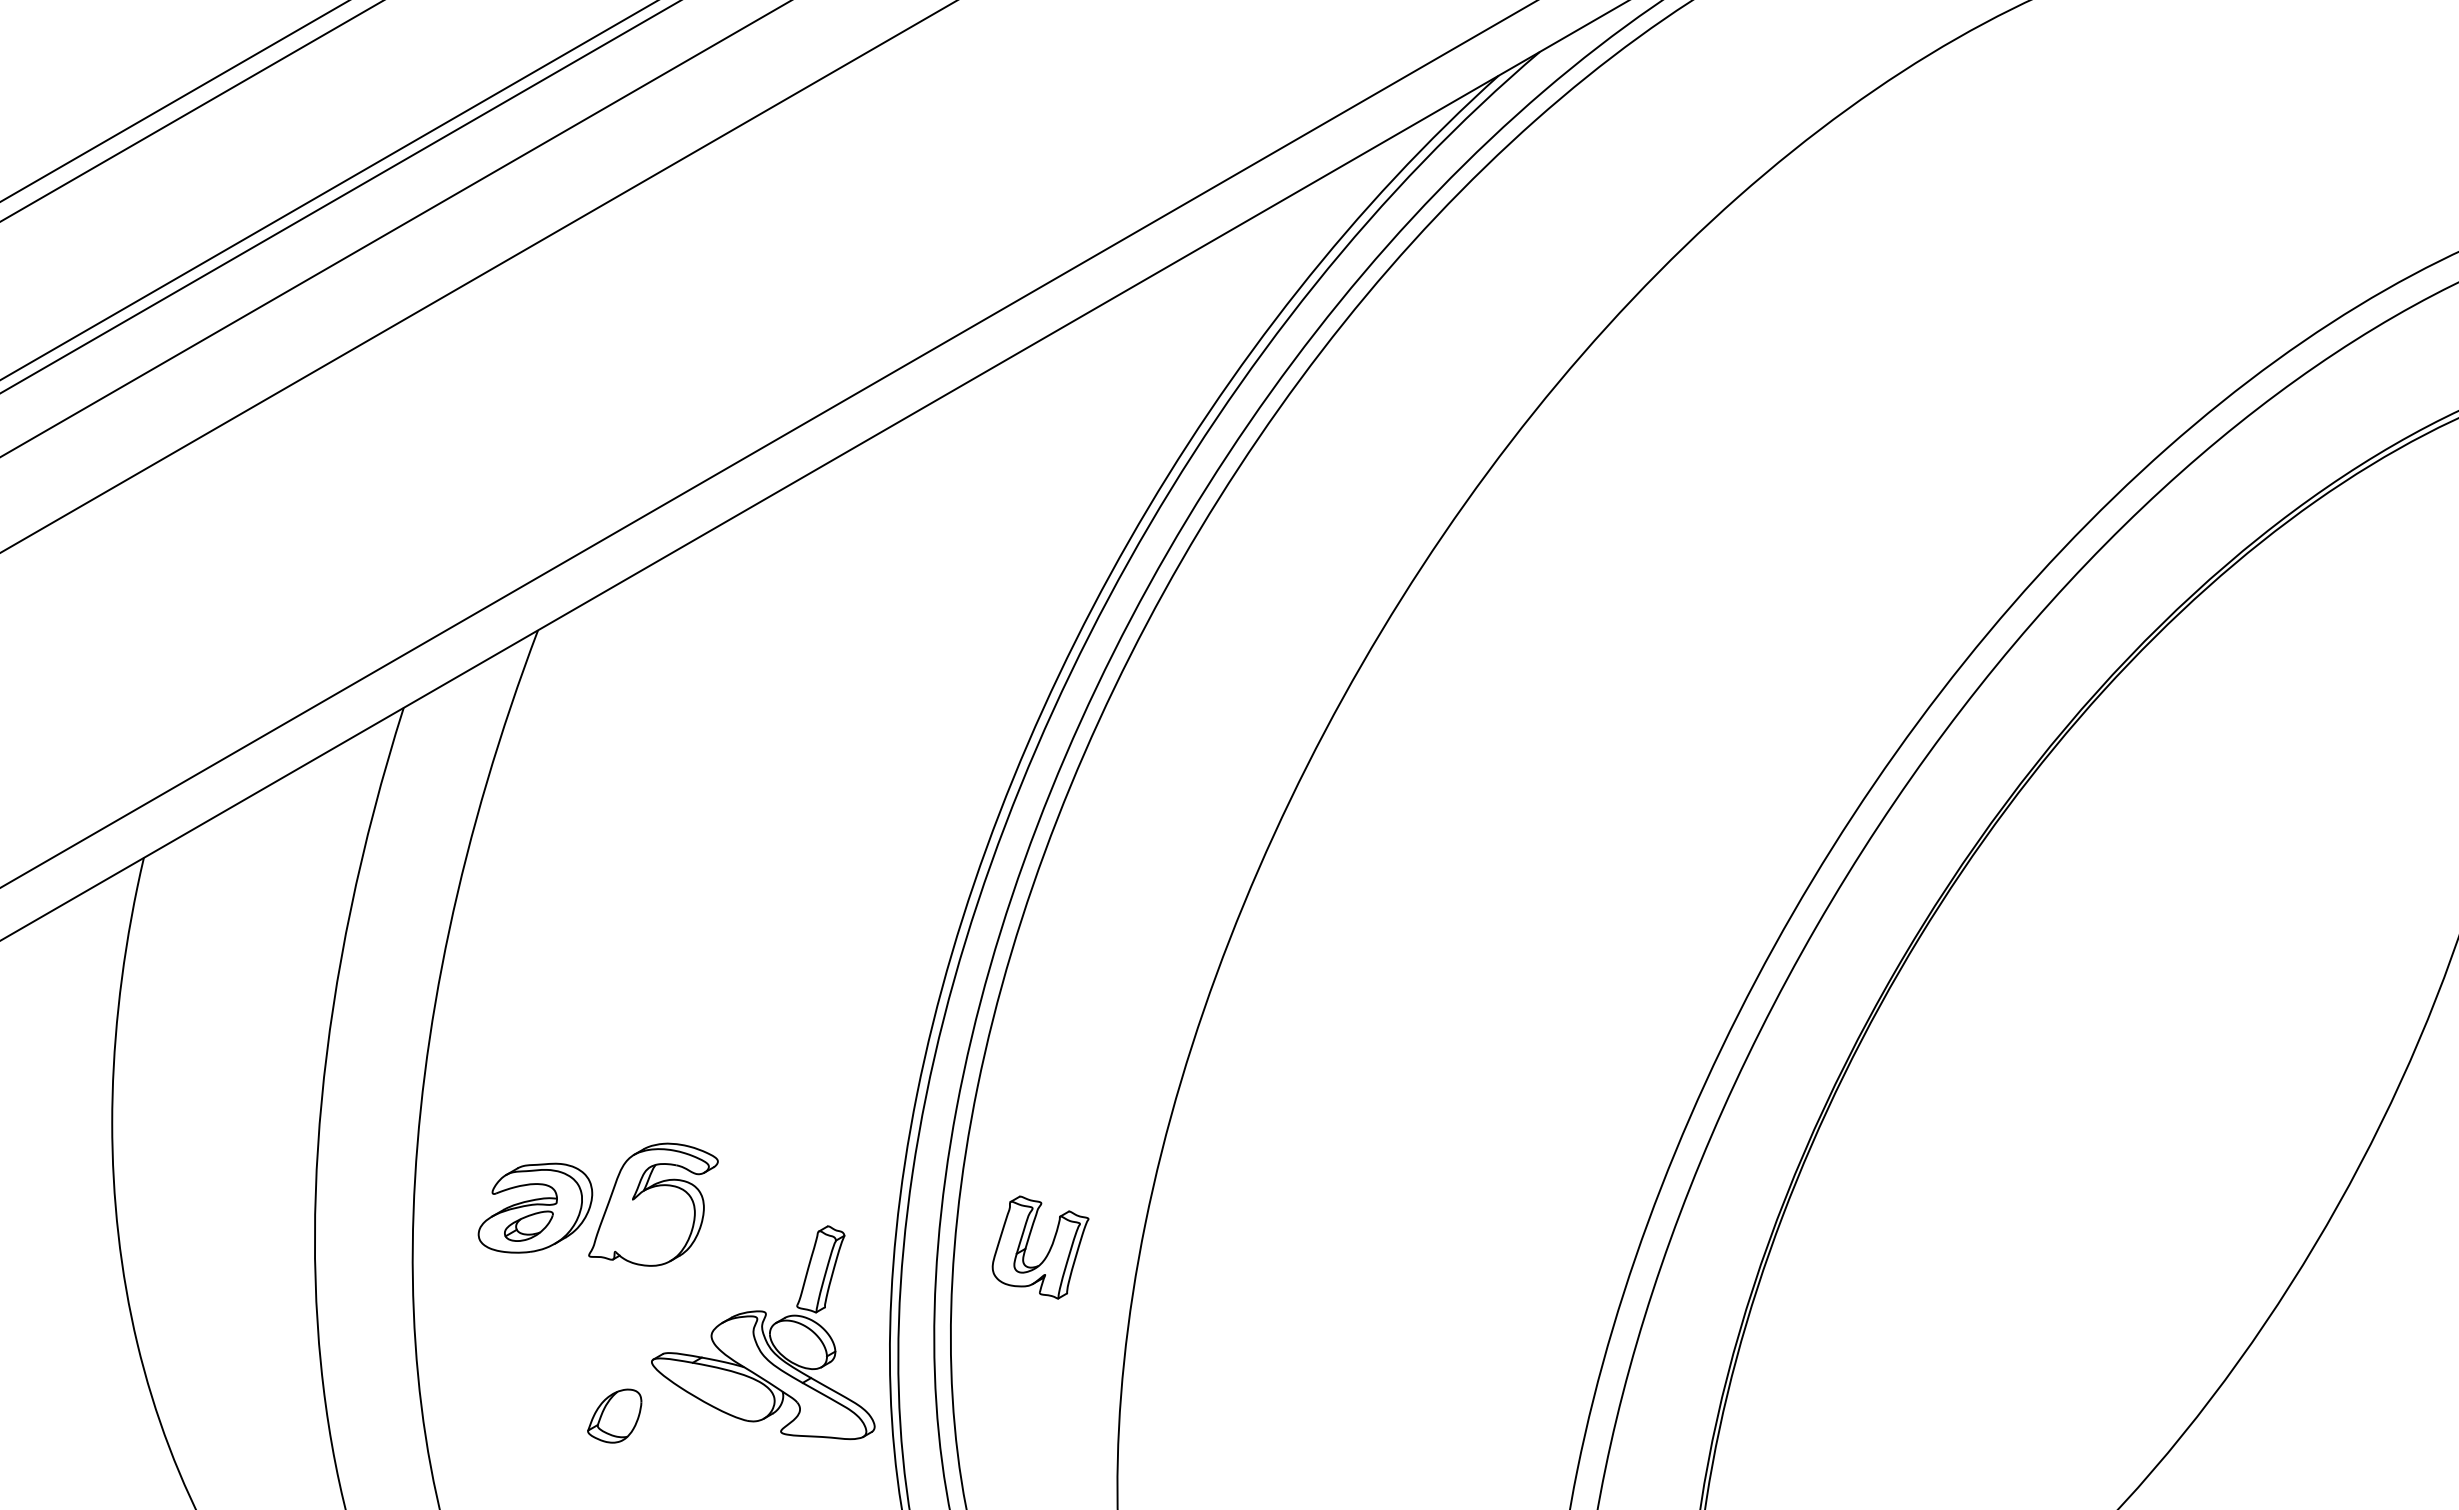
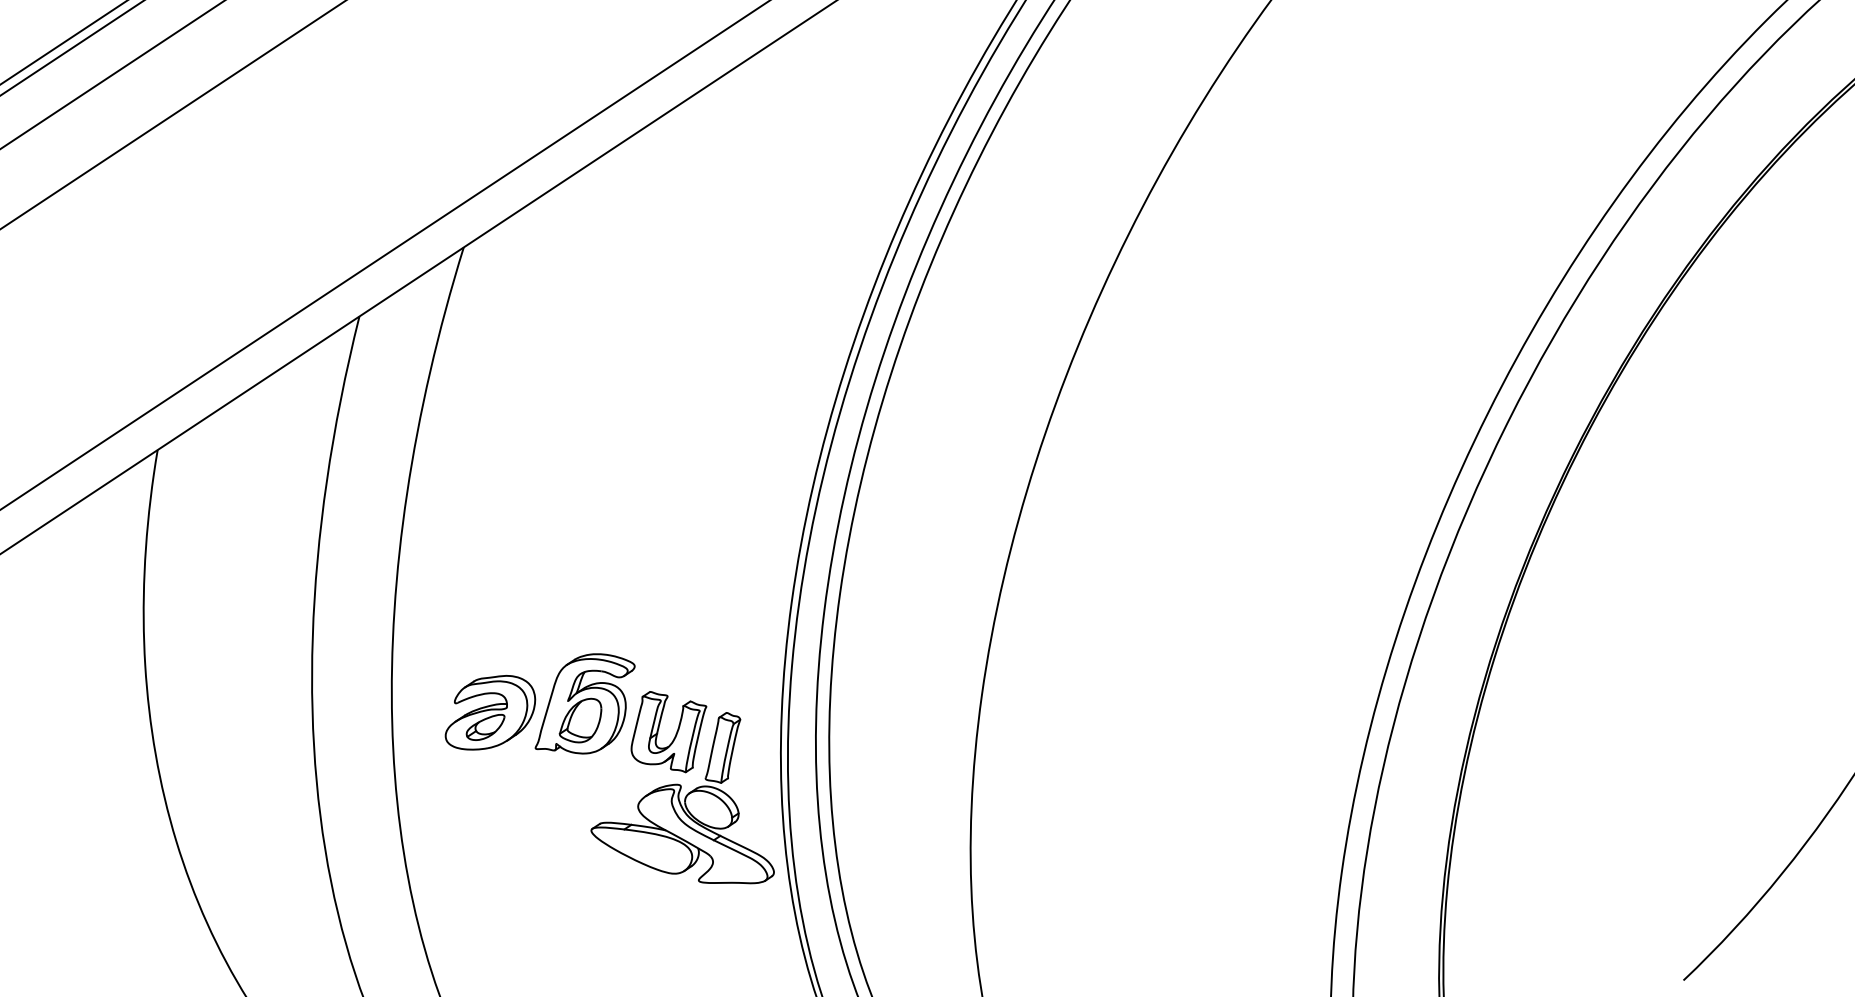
part: (1048, 1250) -> (675, 733), moved
part: (614, 1415) -> (580, 720), moved

